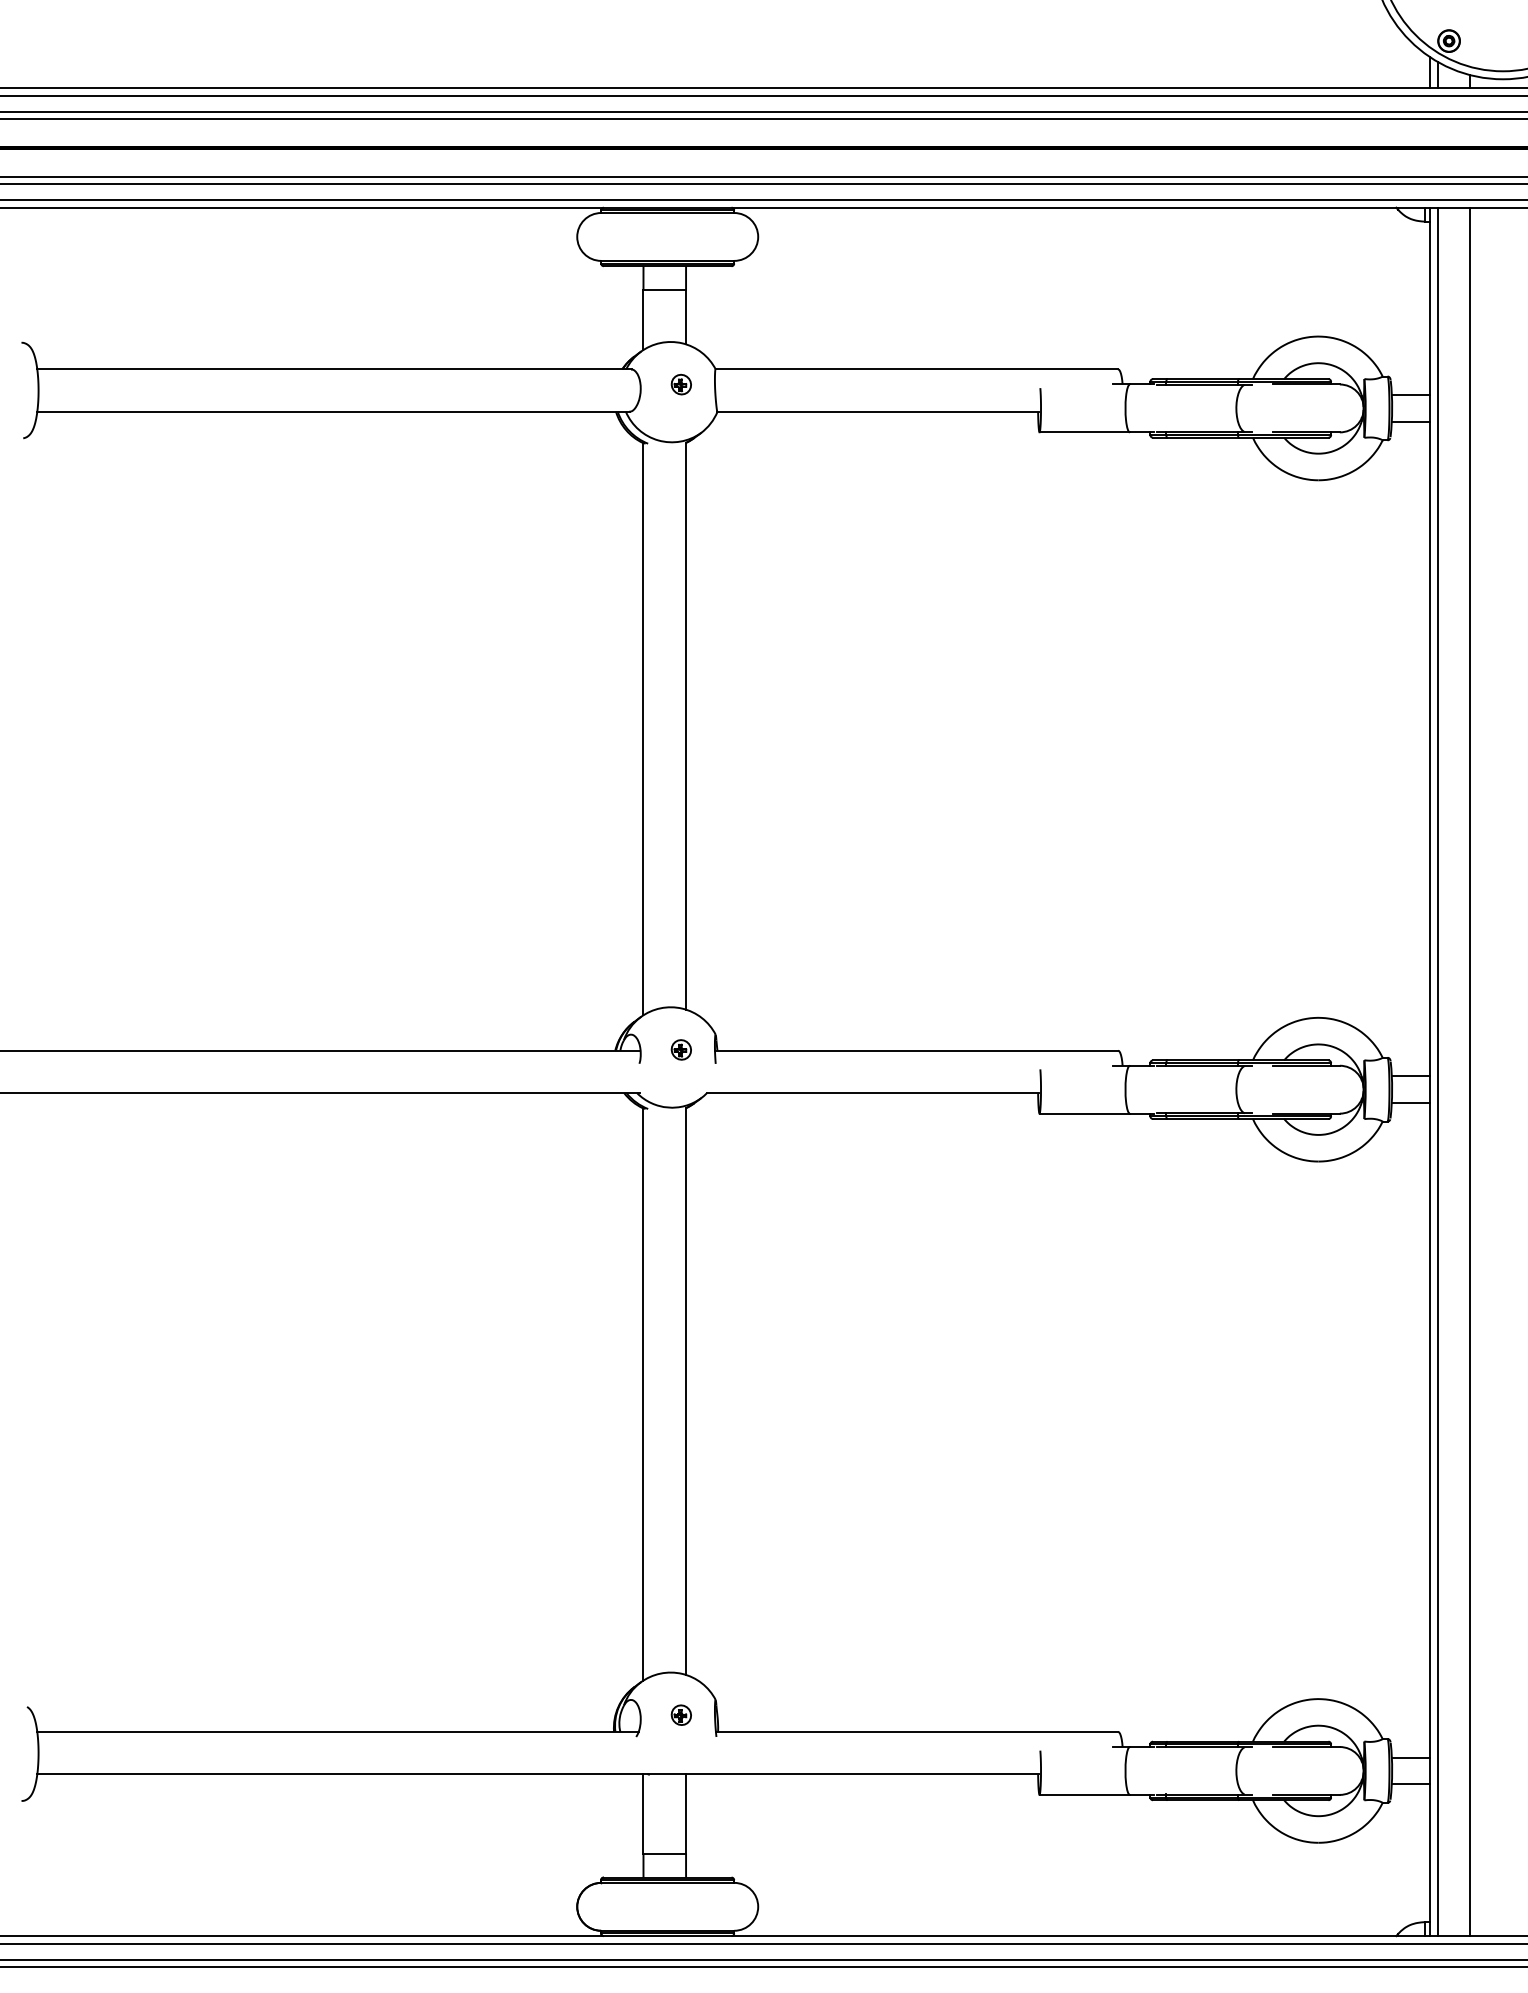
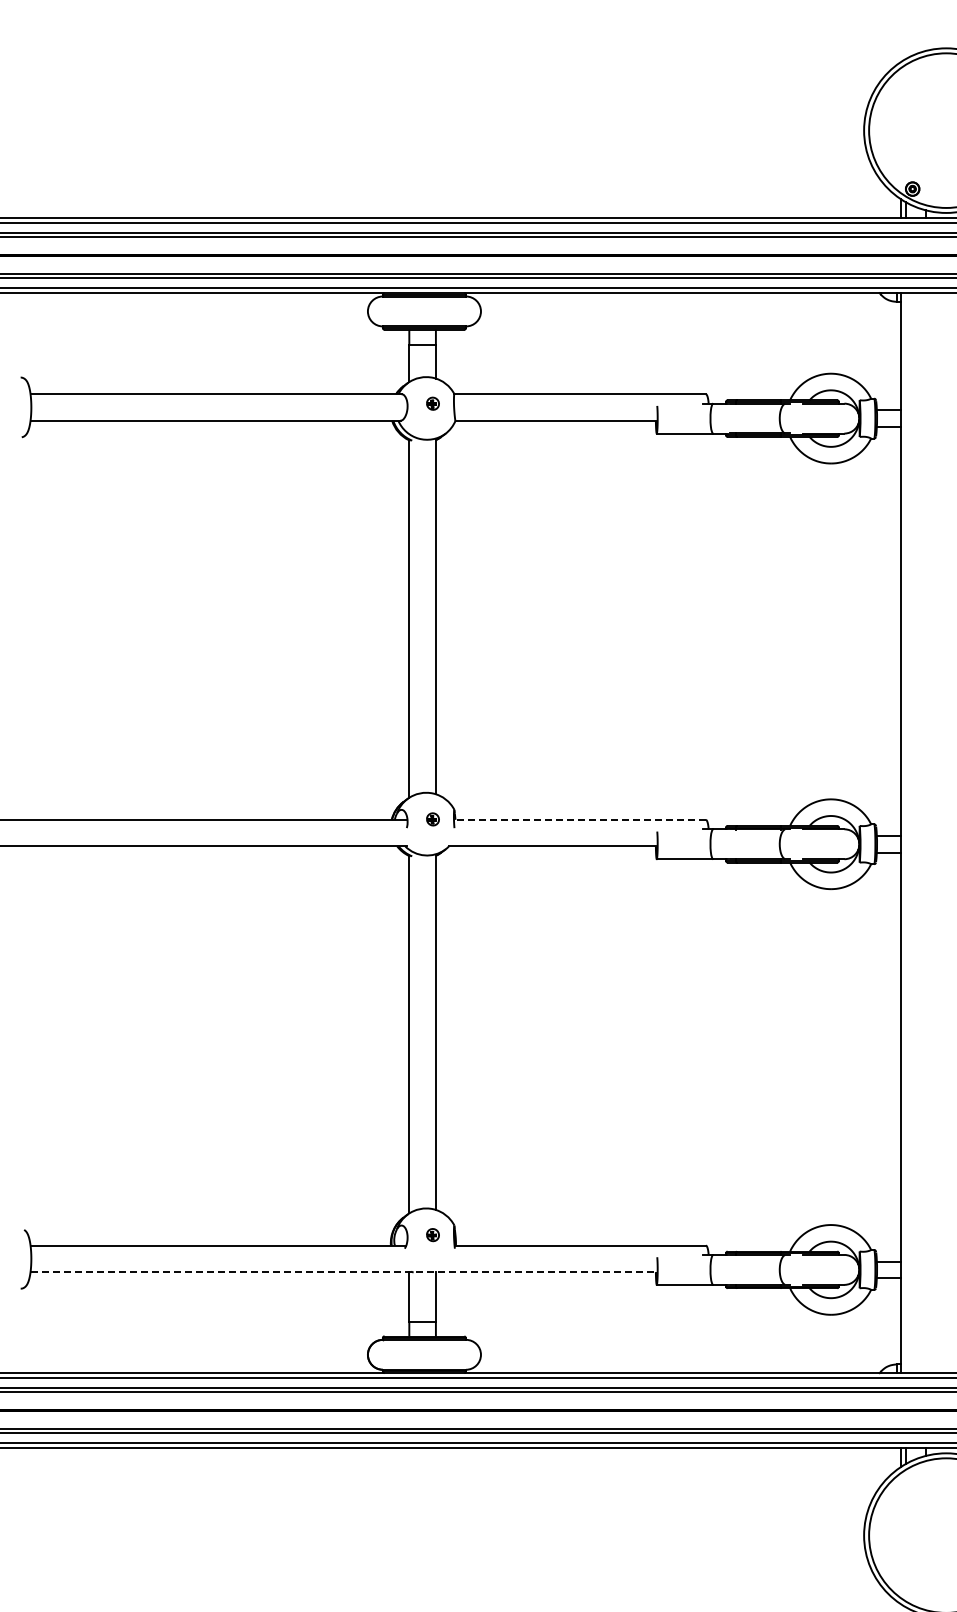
line: (915, 1050) -> (579, 819), solid -> dashed
line: (1437, 1072) -> (905, 833), removed
line: (1469, 1072) -> (925, 833), removed
line: (538, 1775) -> (343, 1272), solid -> dashed

